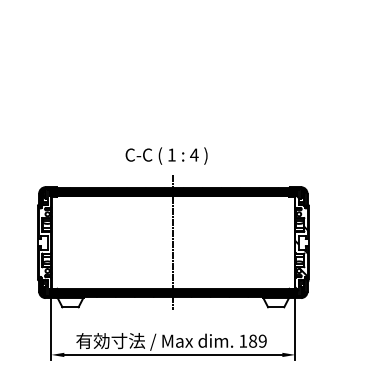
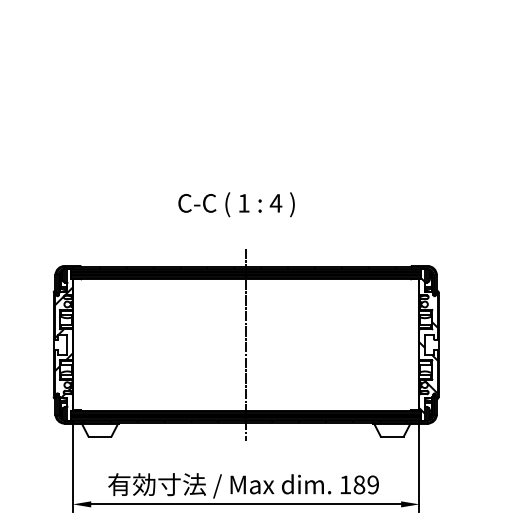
text: (166, 155) -> (236, 204), moved
hatch: (44, 241) -> (63, 342), added

